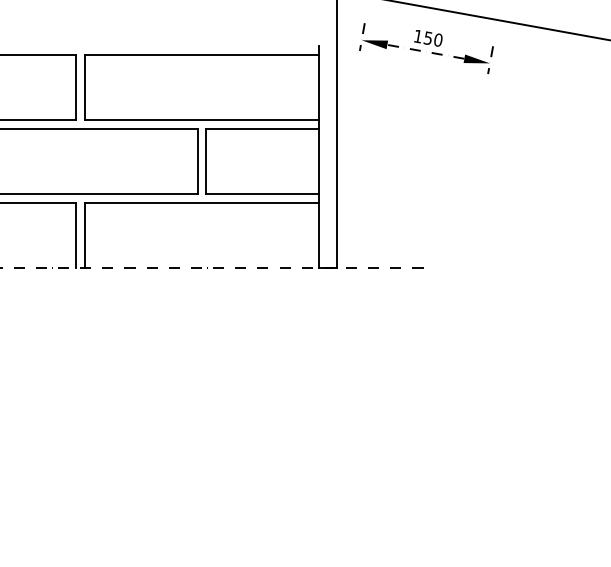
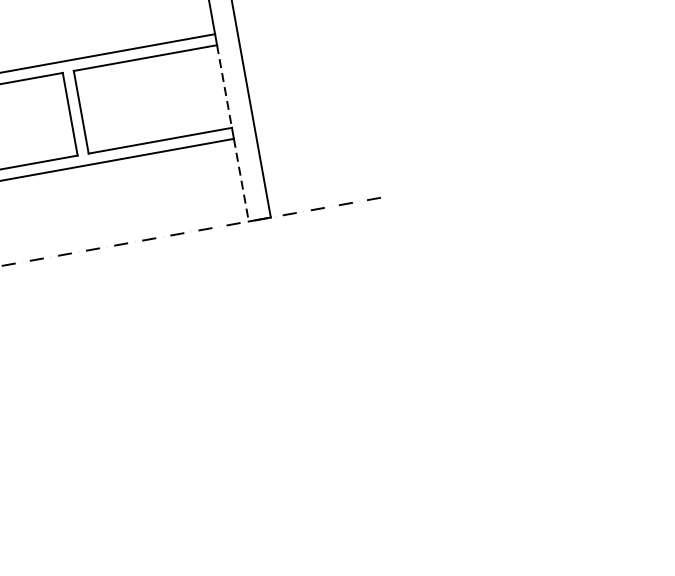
line: (319, 161) -> (224, 86), solid -> dashed
line: (319, 235) -> (241, 180), solid -> dashed

